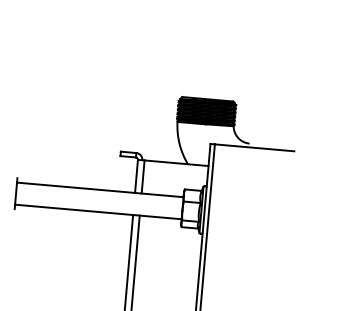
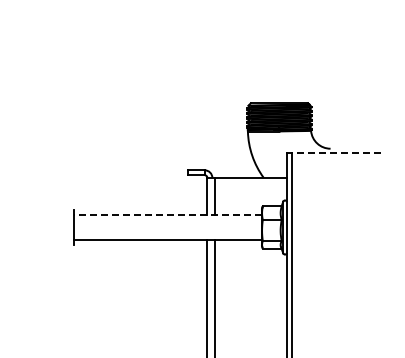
line: (254, 147) -> (336, 152), solid -> dashed
line: (100, 190) -> (168, 215), solid -> dashed

